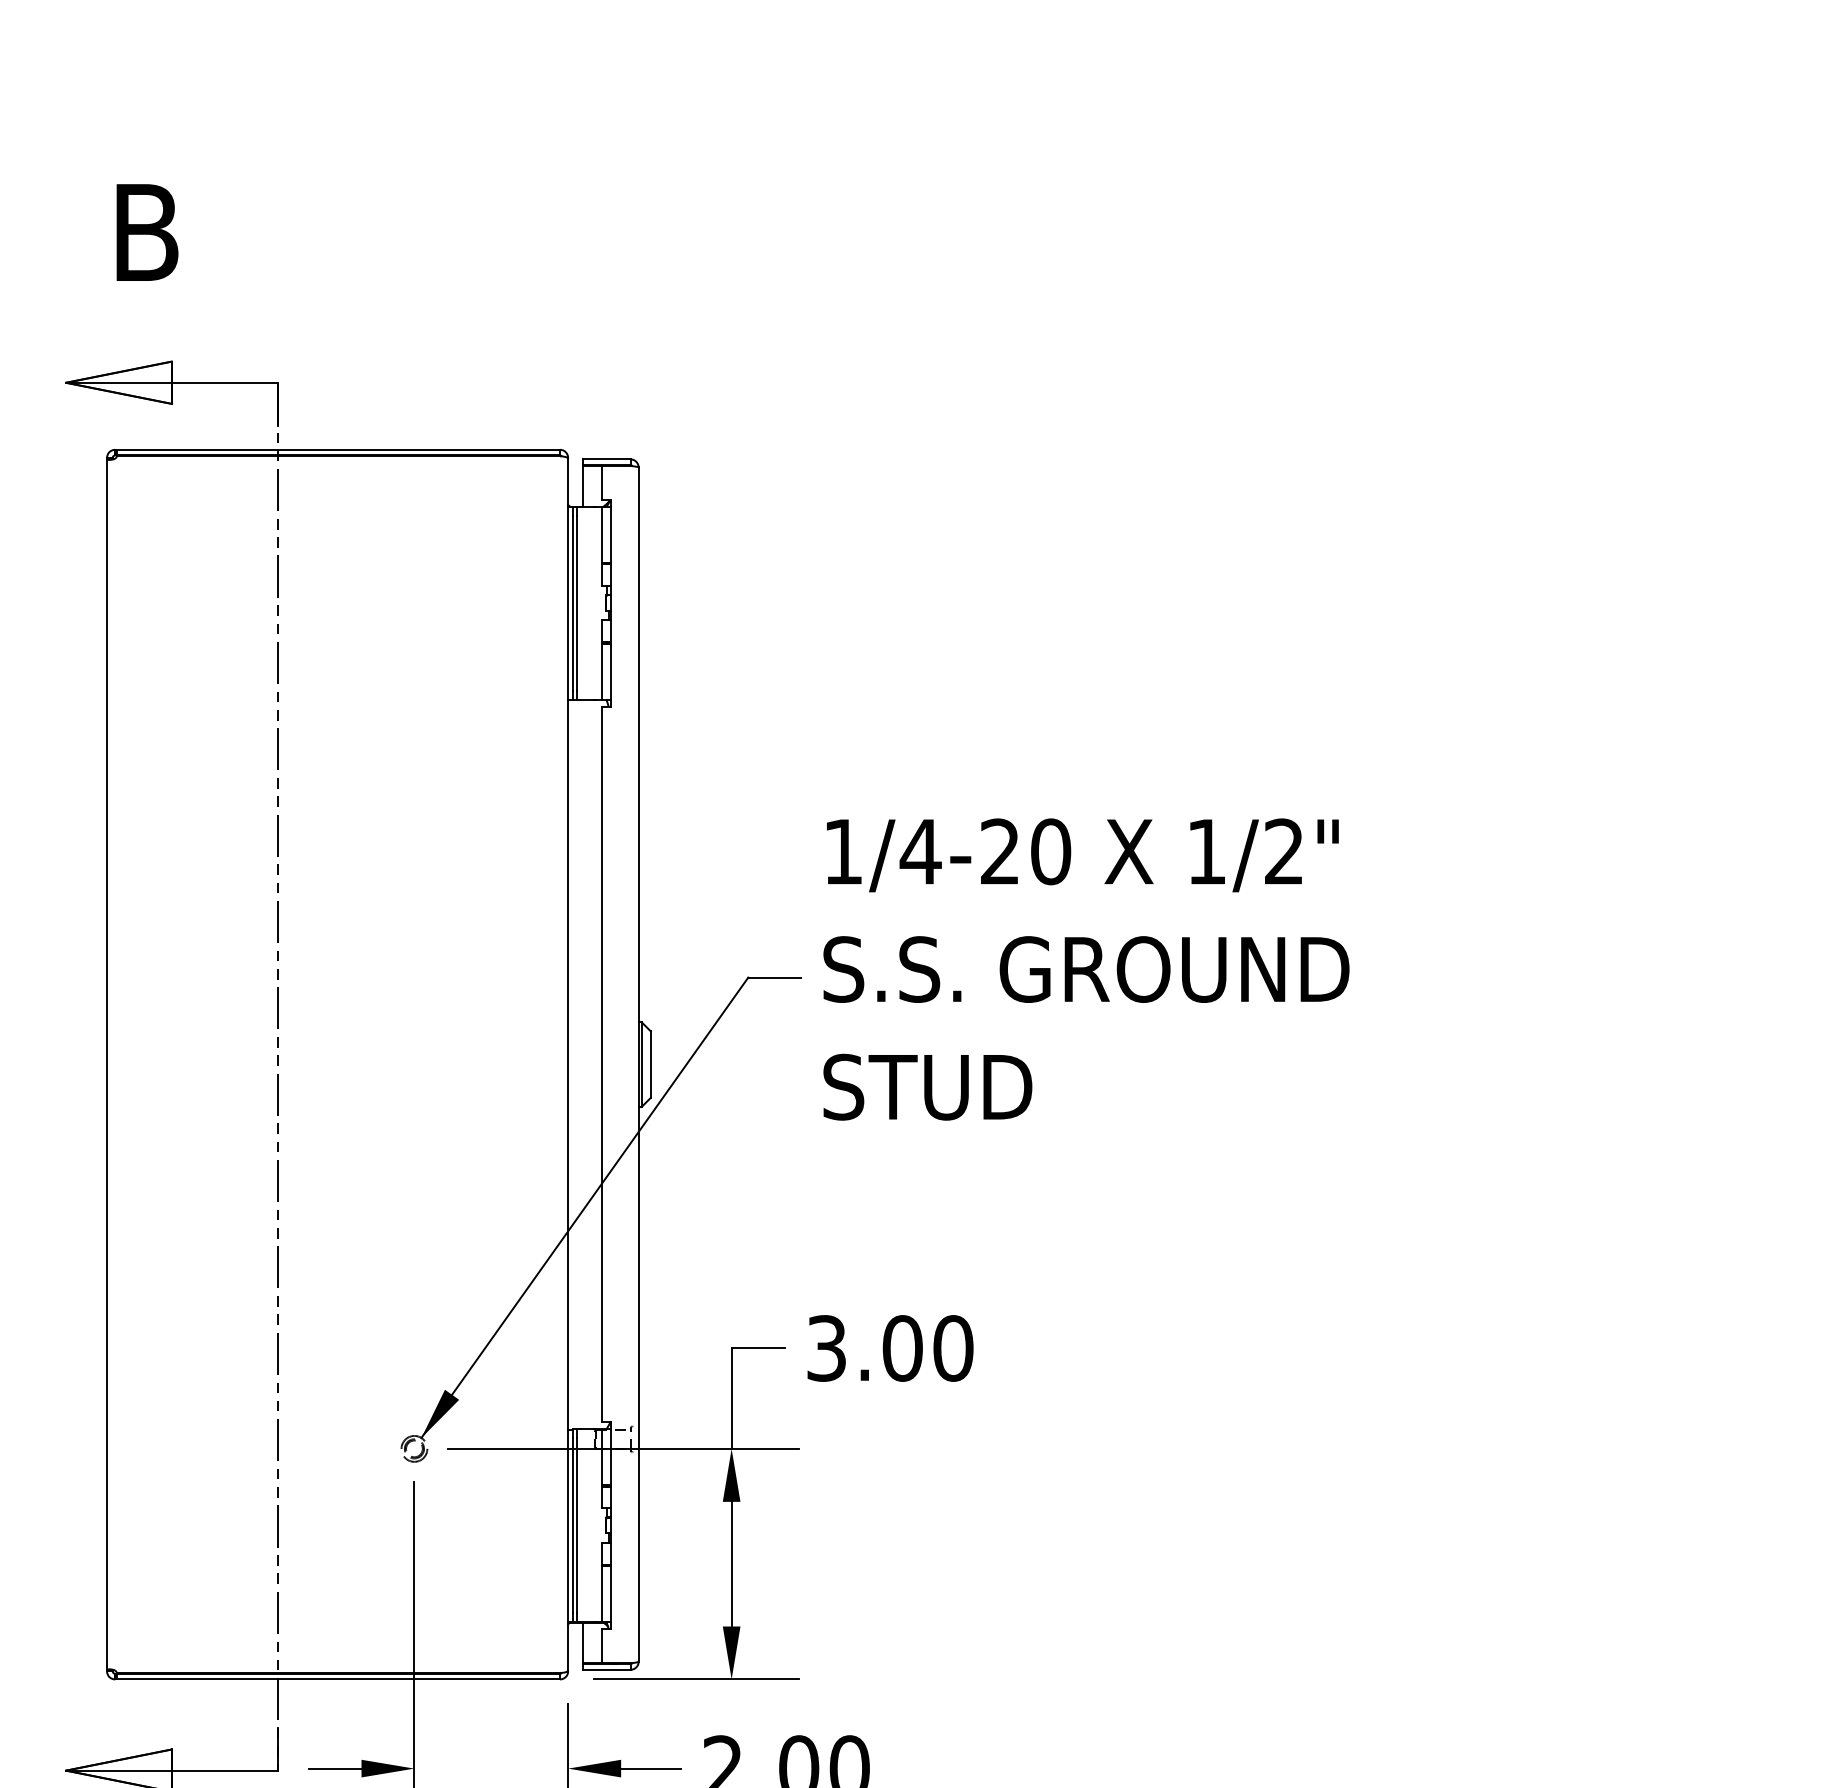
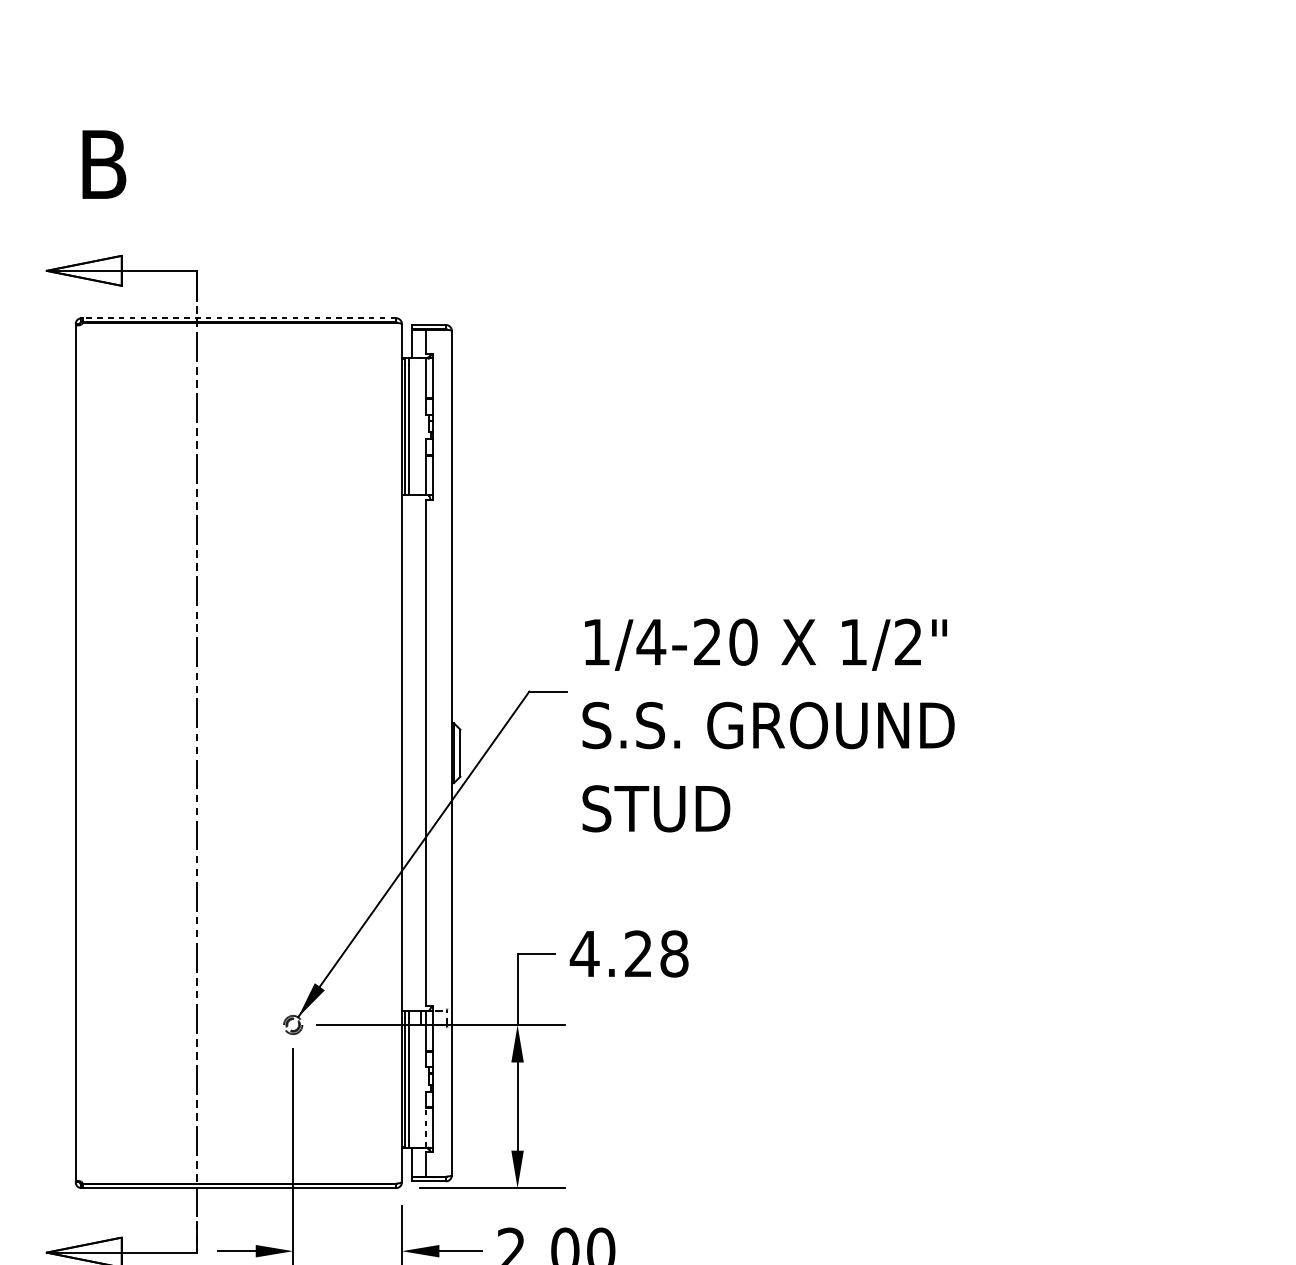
line: (338, 449) -> (239, 318), solid -> dashed
text: (1086, 969) -> (768, 725), moved
text: (889, 1348) -> (629, 954), 3.00 -> 4.28
line: (602, 1593) -> (426, 1127), solid -> dashed

